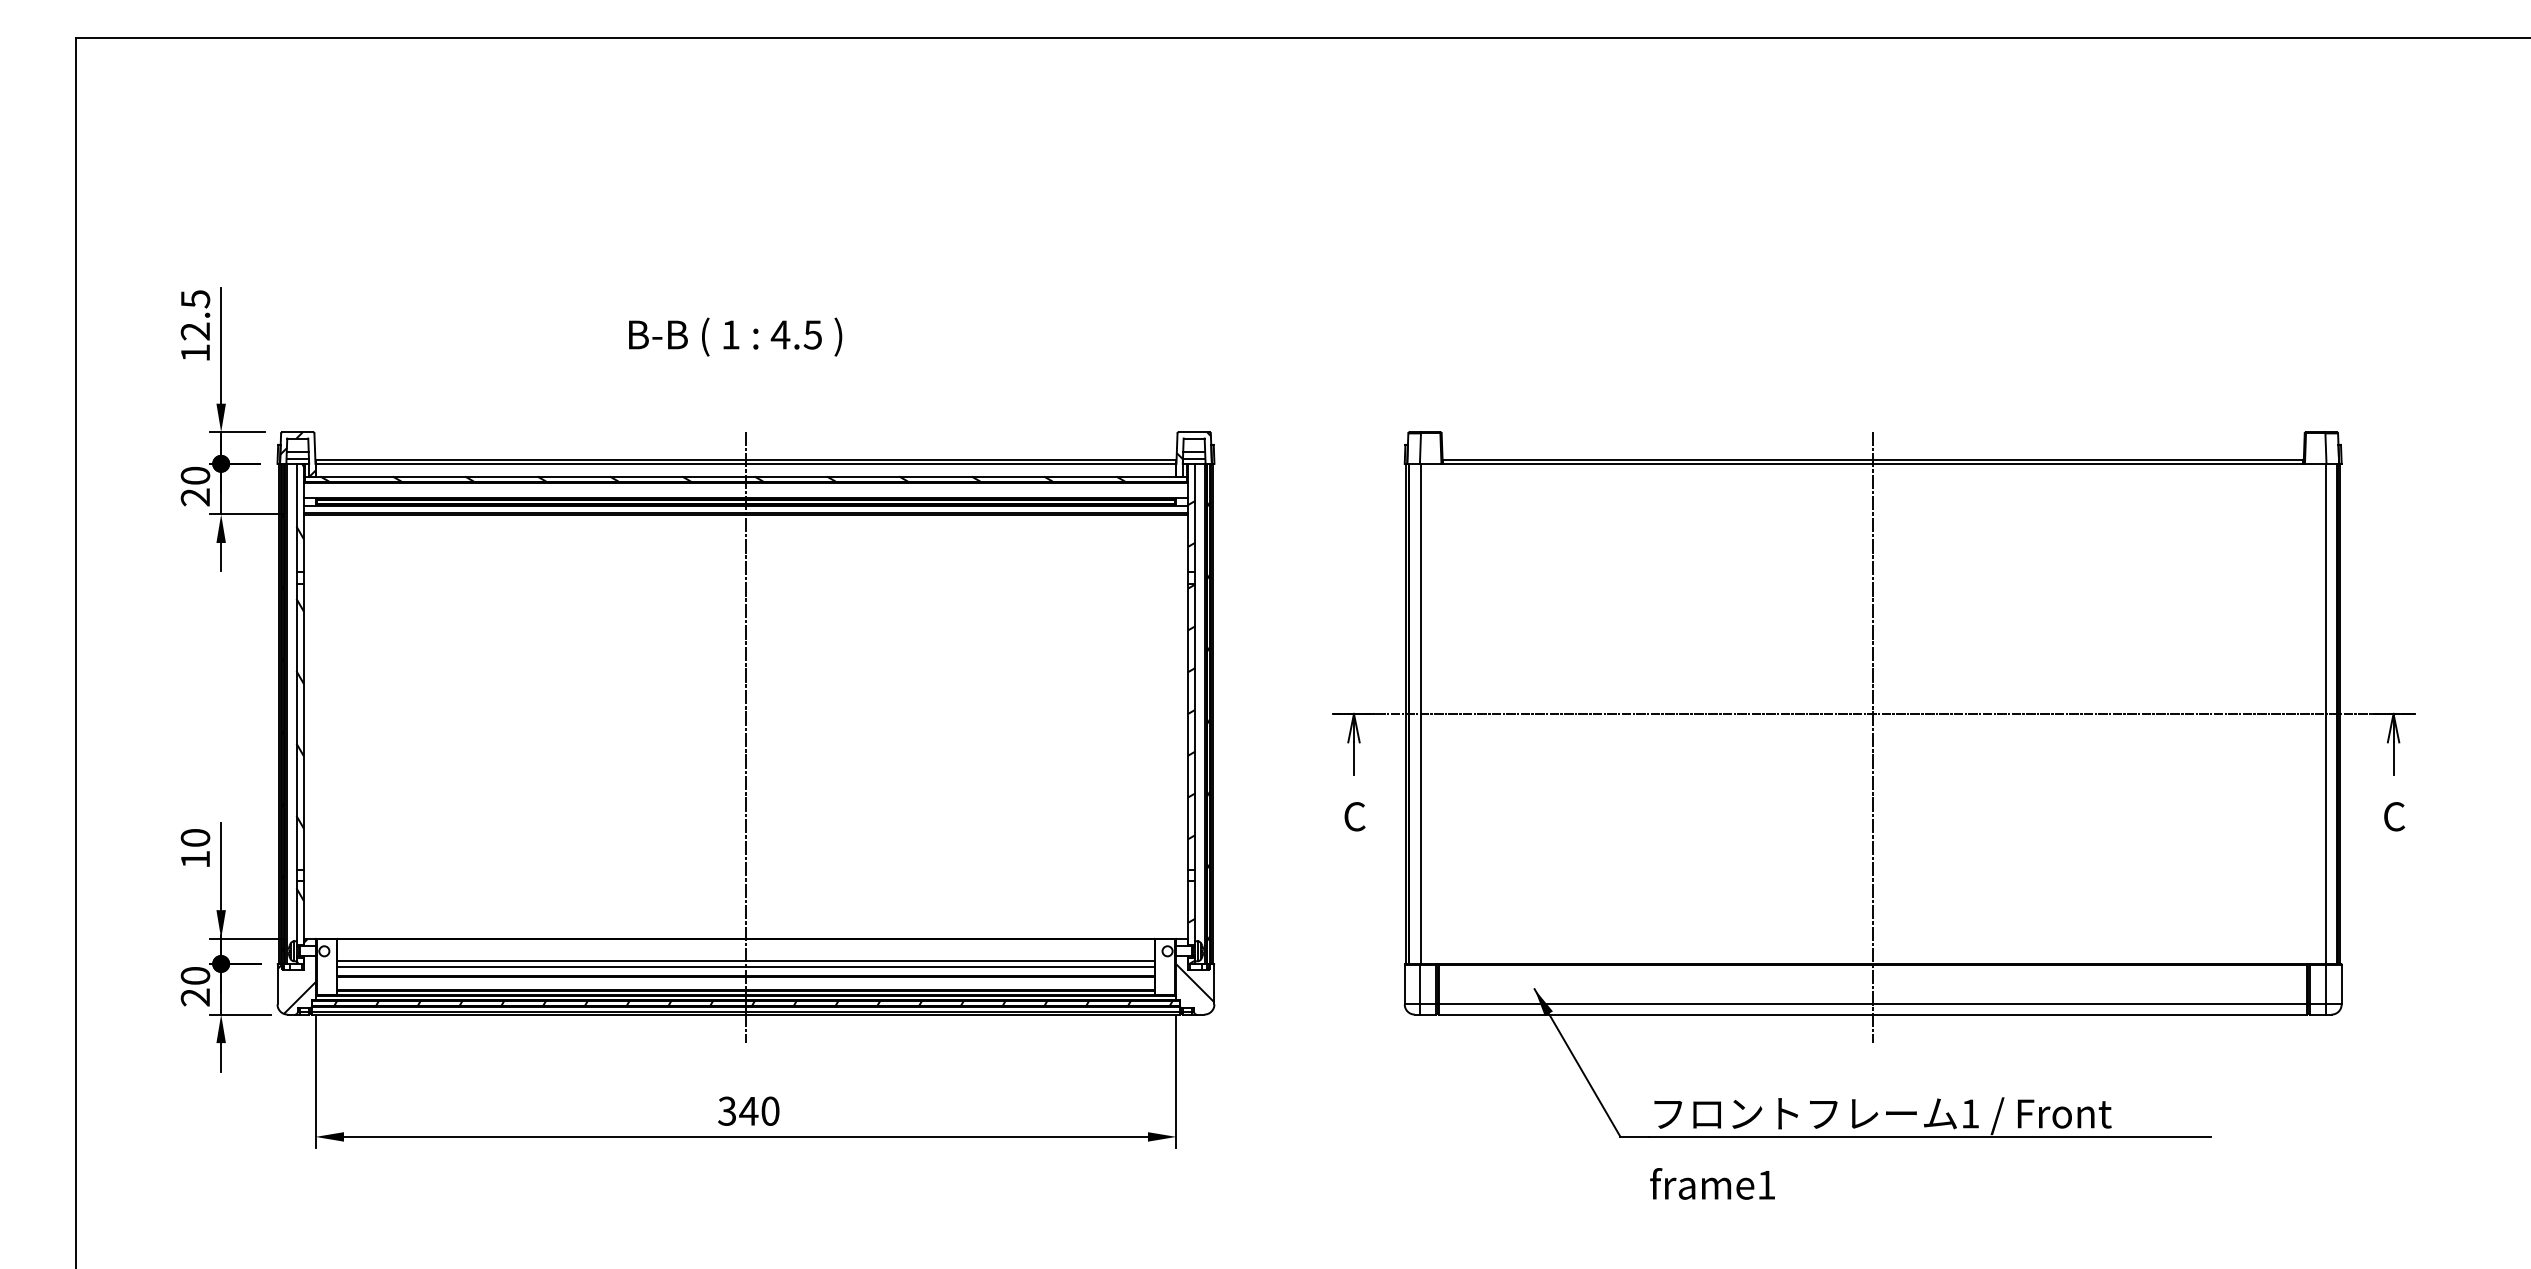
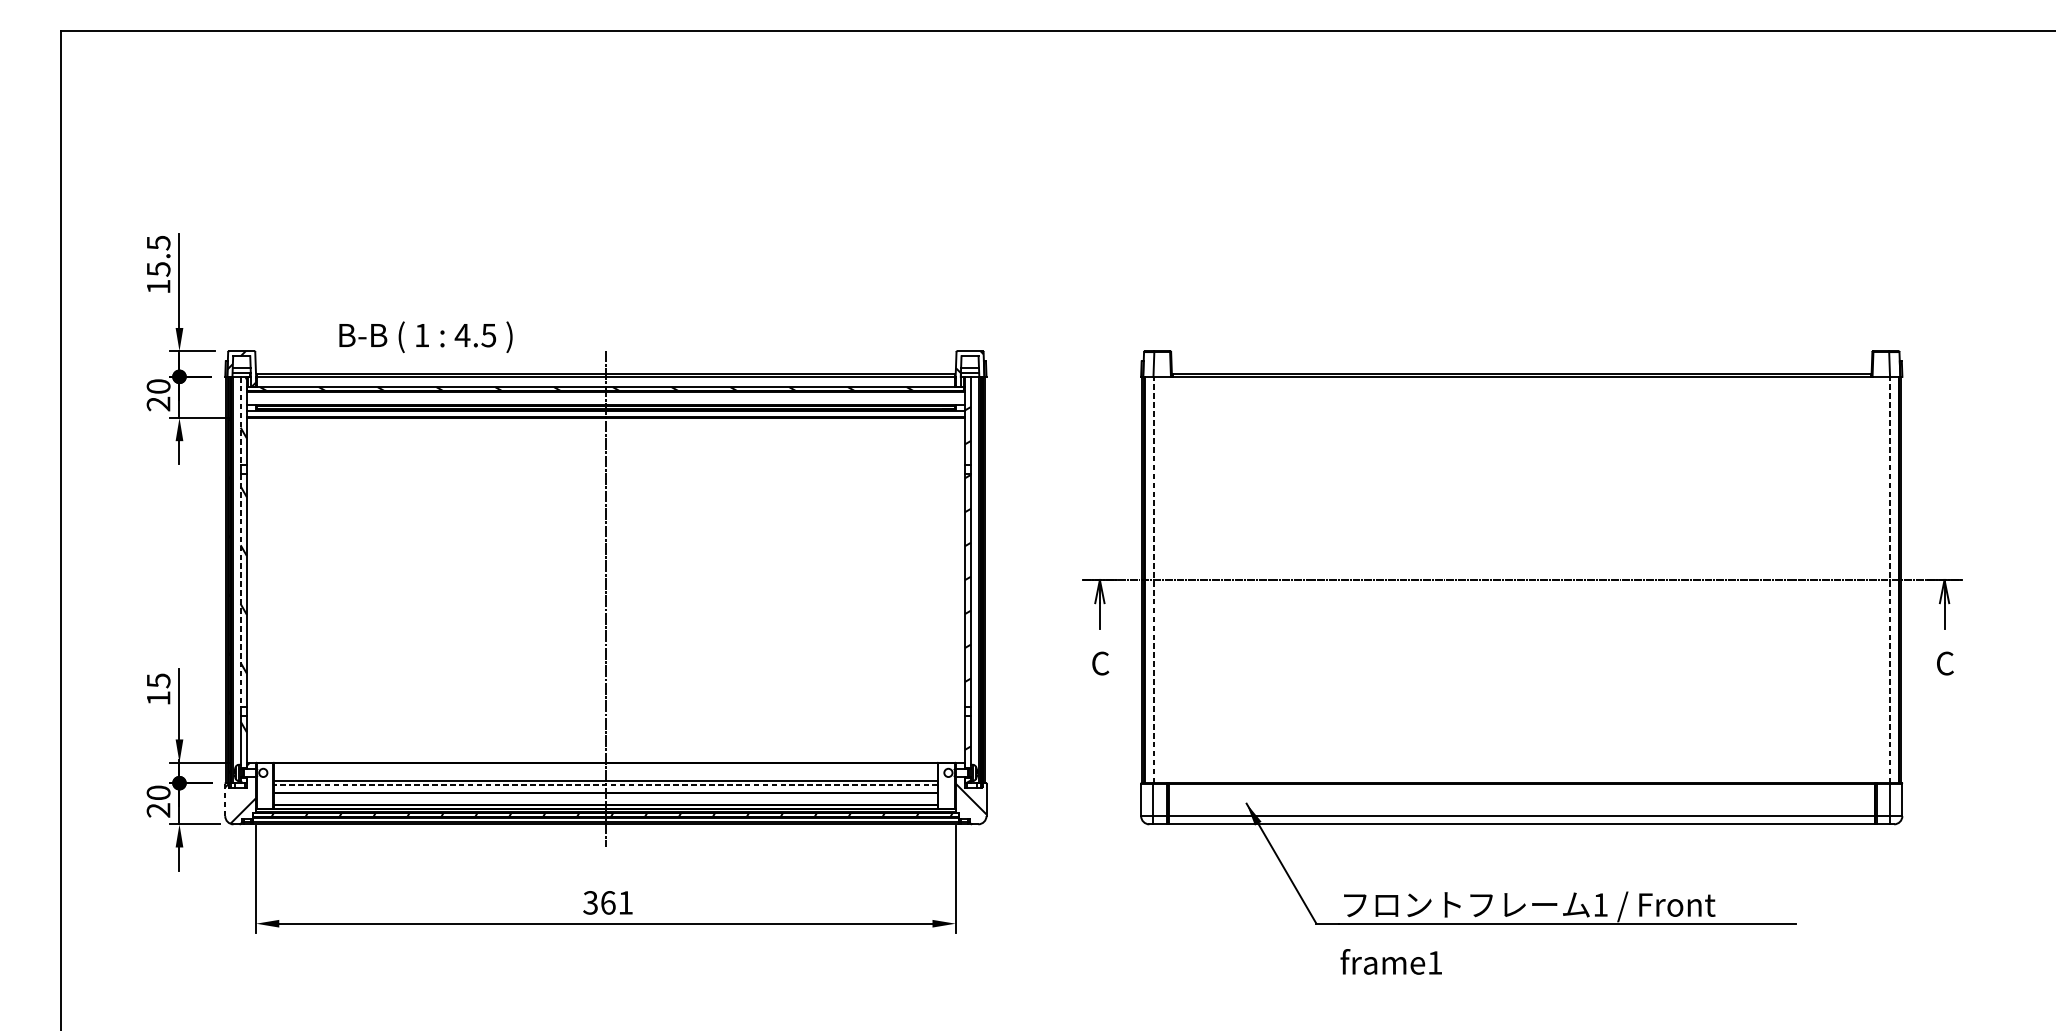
text: (195, 331) -> (158, 269), 12.5 -> 15.5
text: (735, 336) -> (425, 336), moved
line: (296, 518) -> (240, 421), solid -> dashed
line: (1420, 713) -> (1153, 579), solid -> dashed
line: (2325, 713) -> (1889, 579), solid -> dashed
line: (296, 727) -> (240, 591), solid -> dashed
line: (1873, 737) -> (1522, 599), removed
text: (195, 838) -> (158, 681), 10 -> 15
line: (745, 966) -> (605, 785), solid -> dashed
line: (277, 984) -> (225, 799), solid -> dashed
text: (759, 1110) -> (616, 902), 340 -> 361

